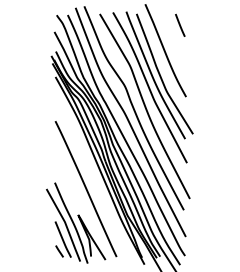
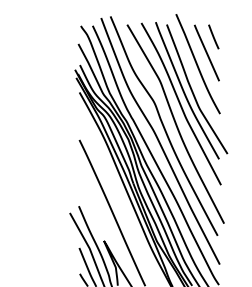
line: (173, 40) -> (206, 53), added

